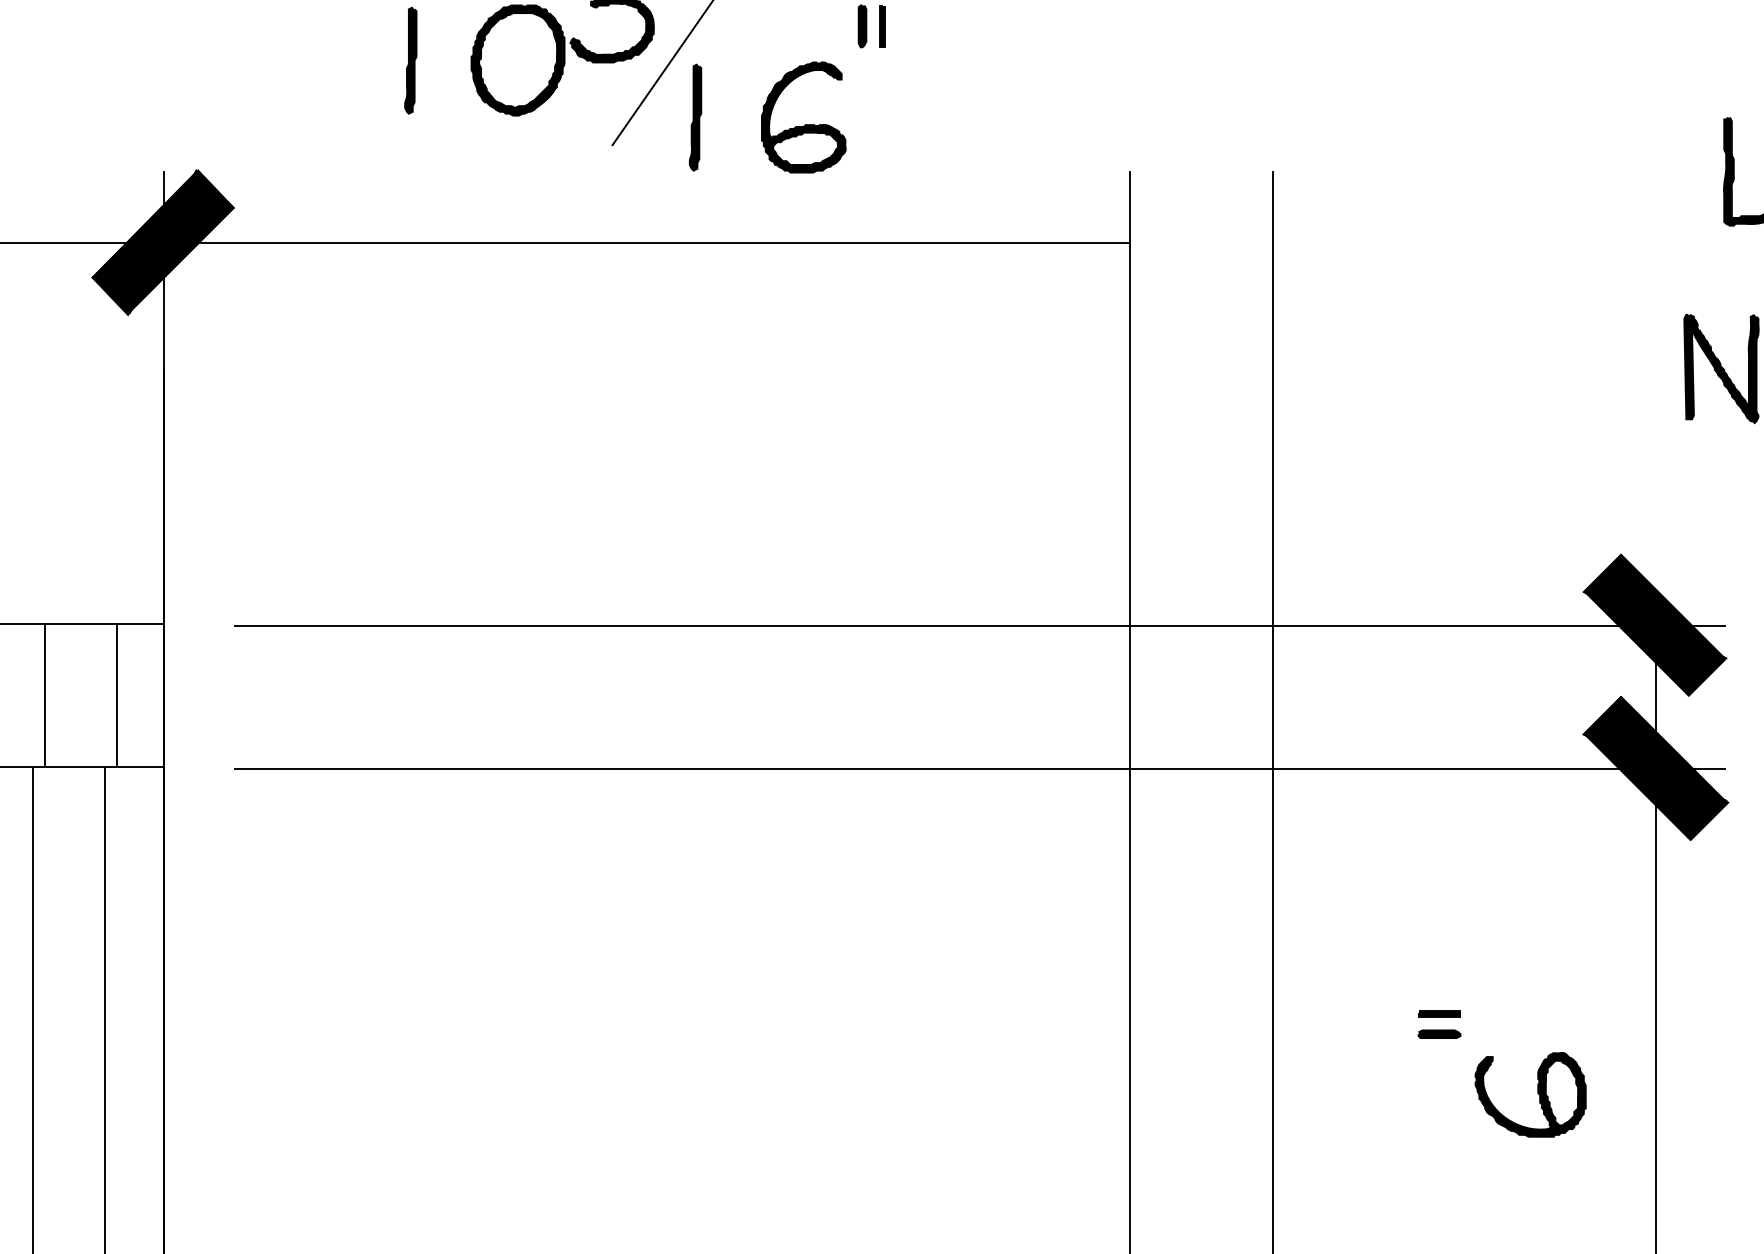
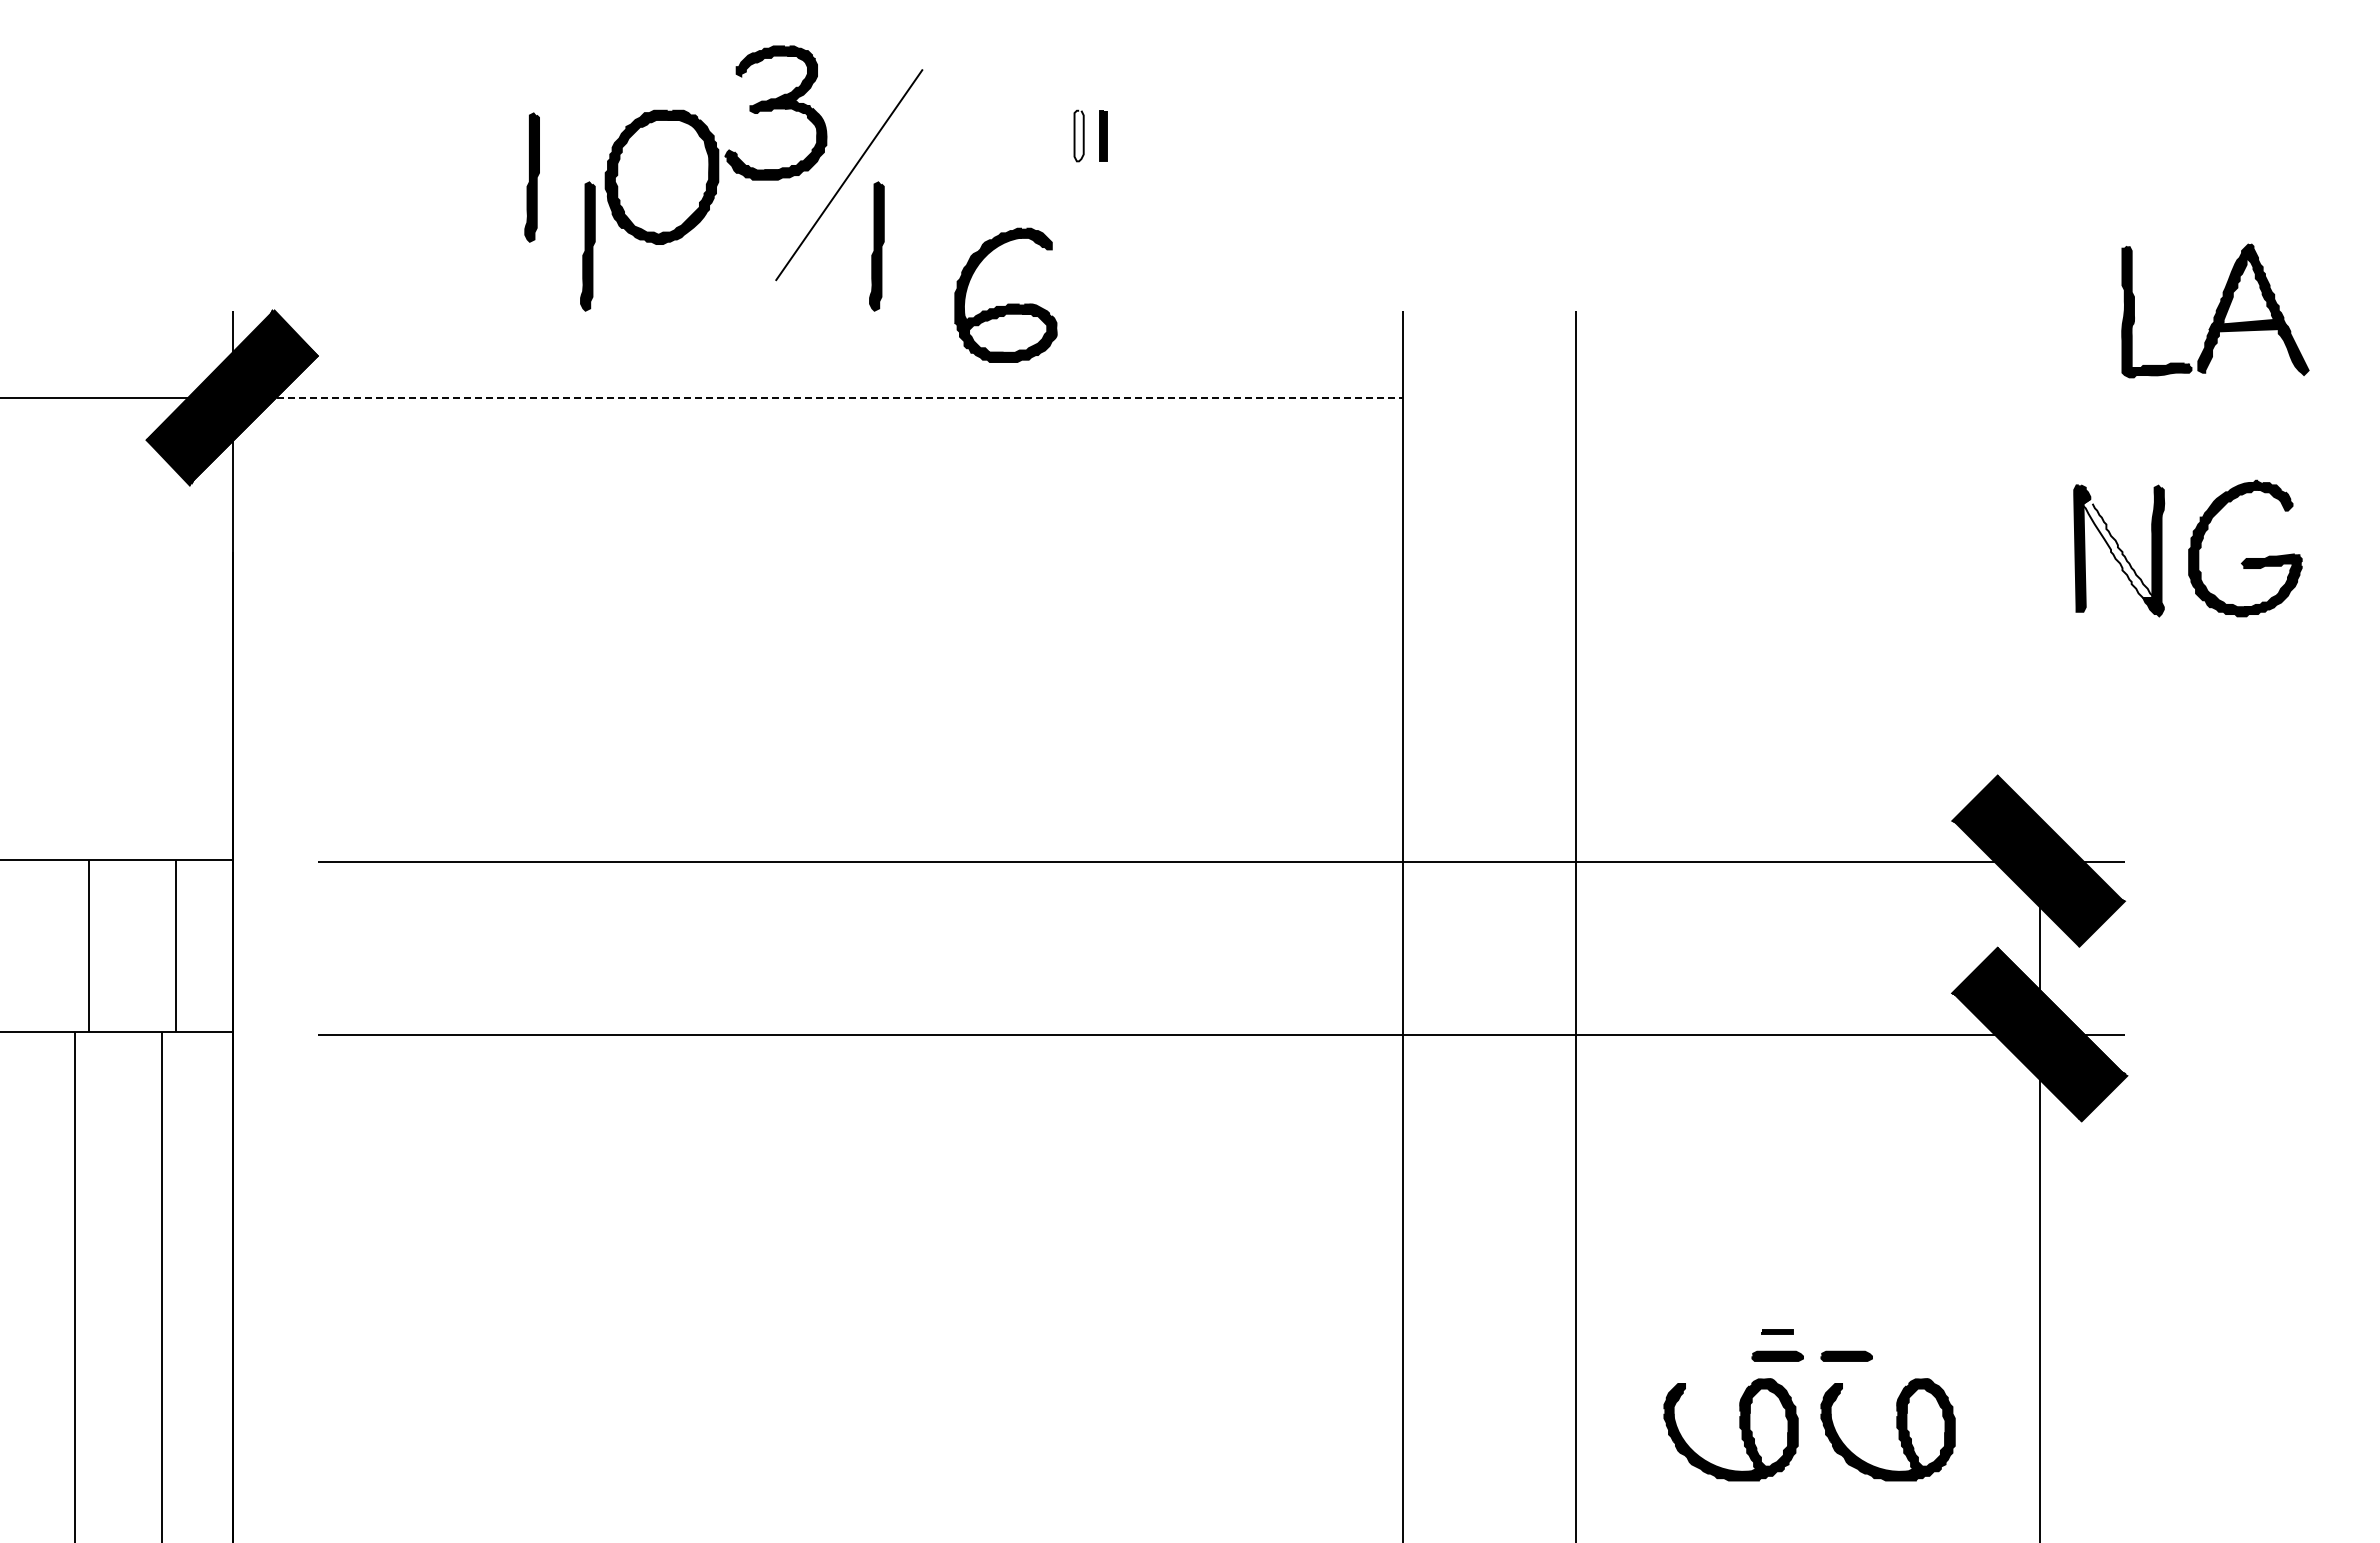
fill: (862, 25) -> (1078, 135), removed
part: (456, 117) -> (587, 246), added
part: (805, 124) -> (1007, 303), moved
line: (647, 243) -> (818, 398), solid -> dashed
fill: (1720, 367) -> (2117, 548), removed
part: (1439, 1014) -> (1777, 1332), size x0.6
part: (1496, 1033) -> (1846, 1355), added
part: (1407, 1093) -> (1739, 1428), added

